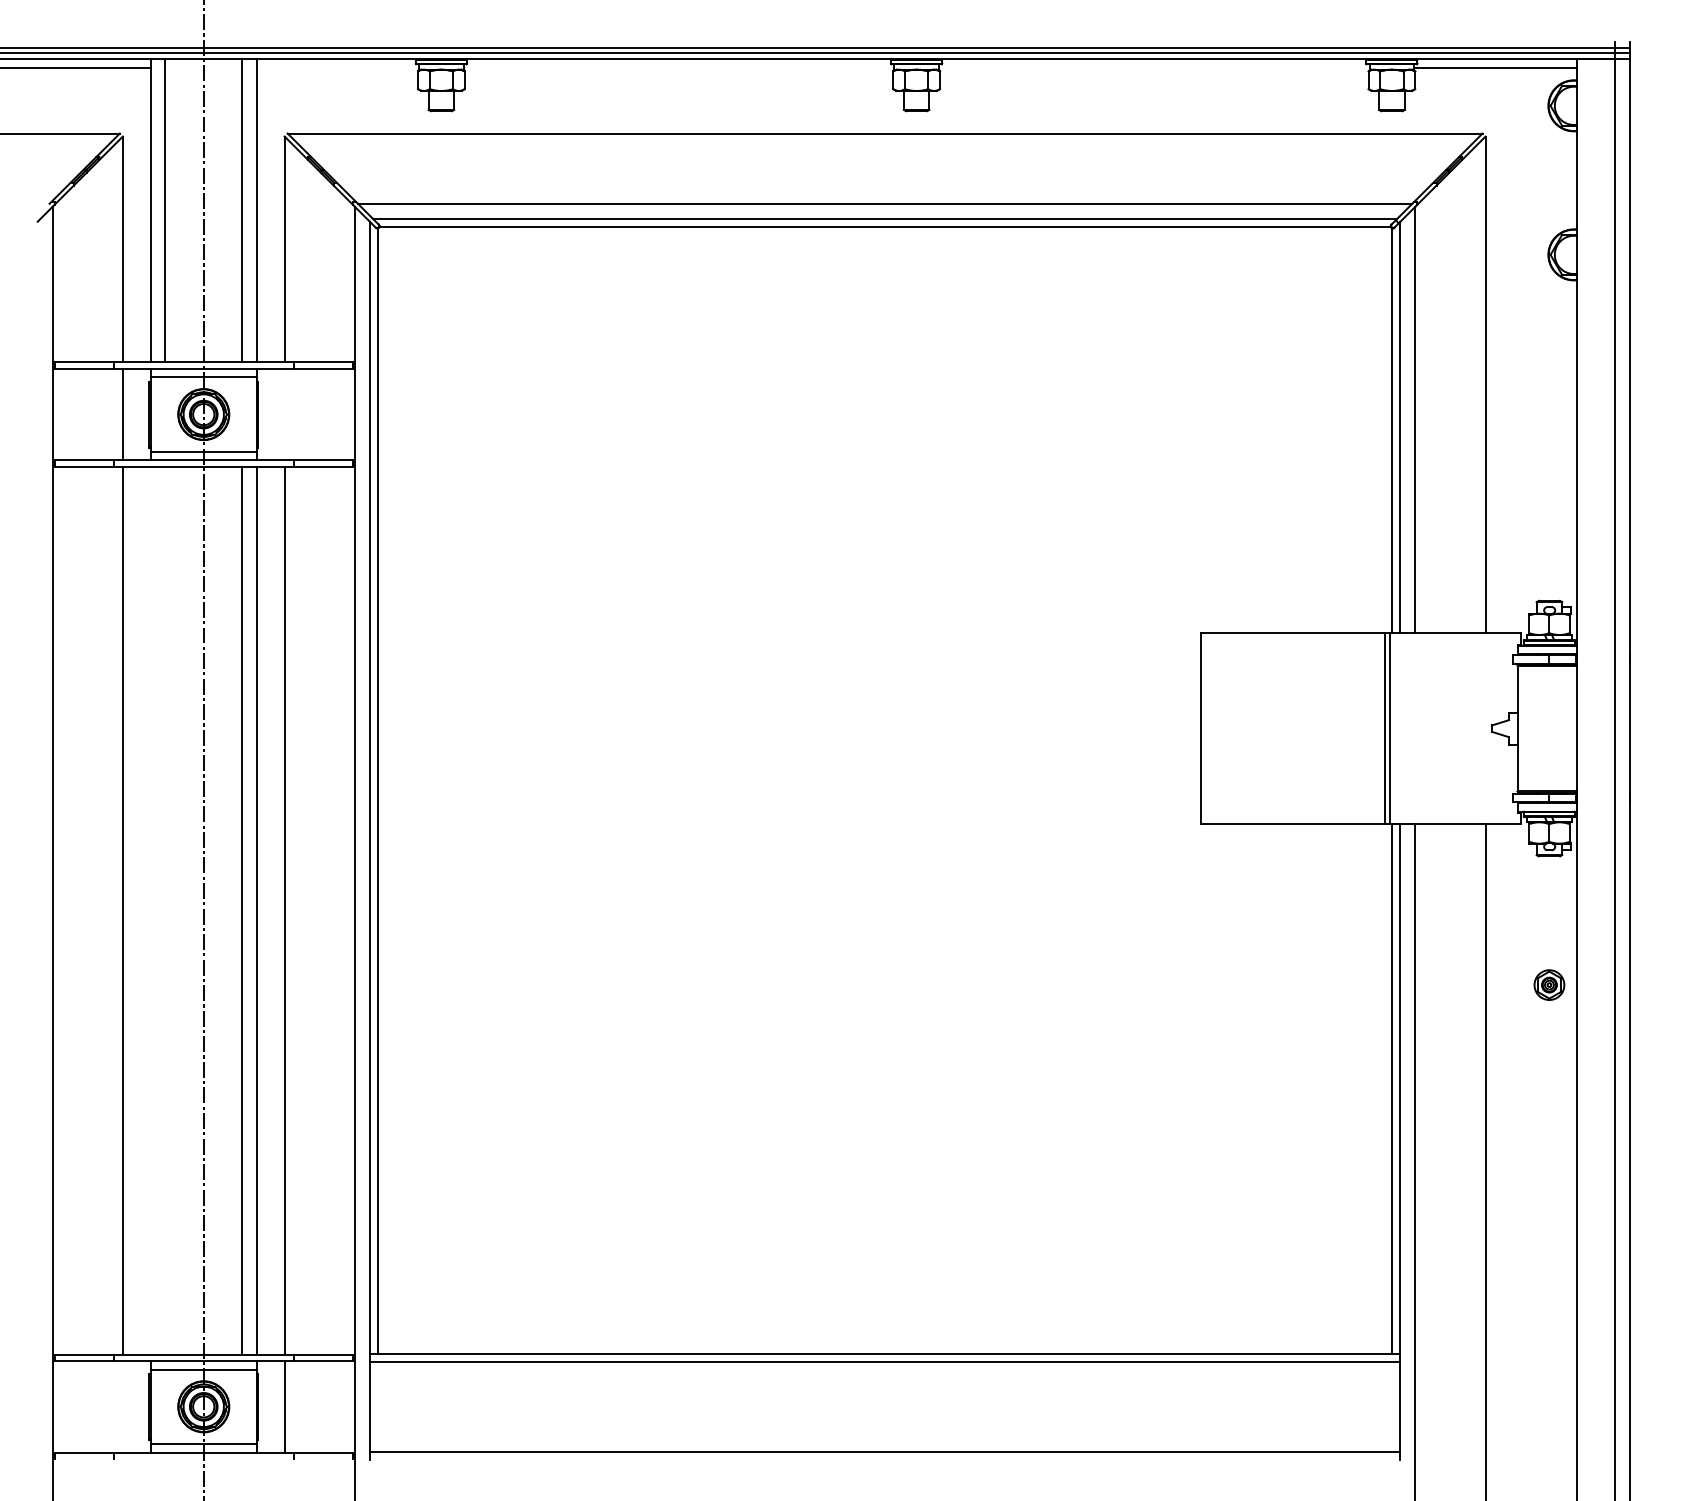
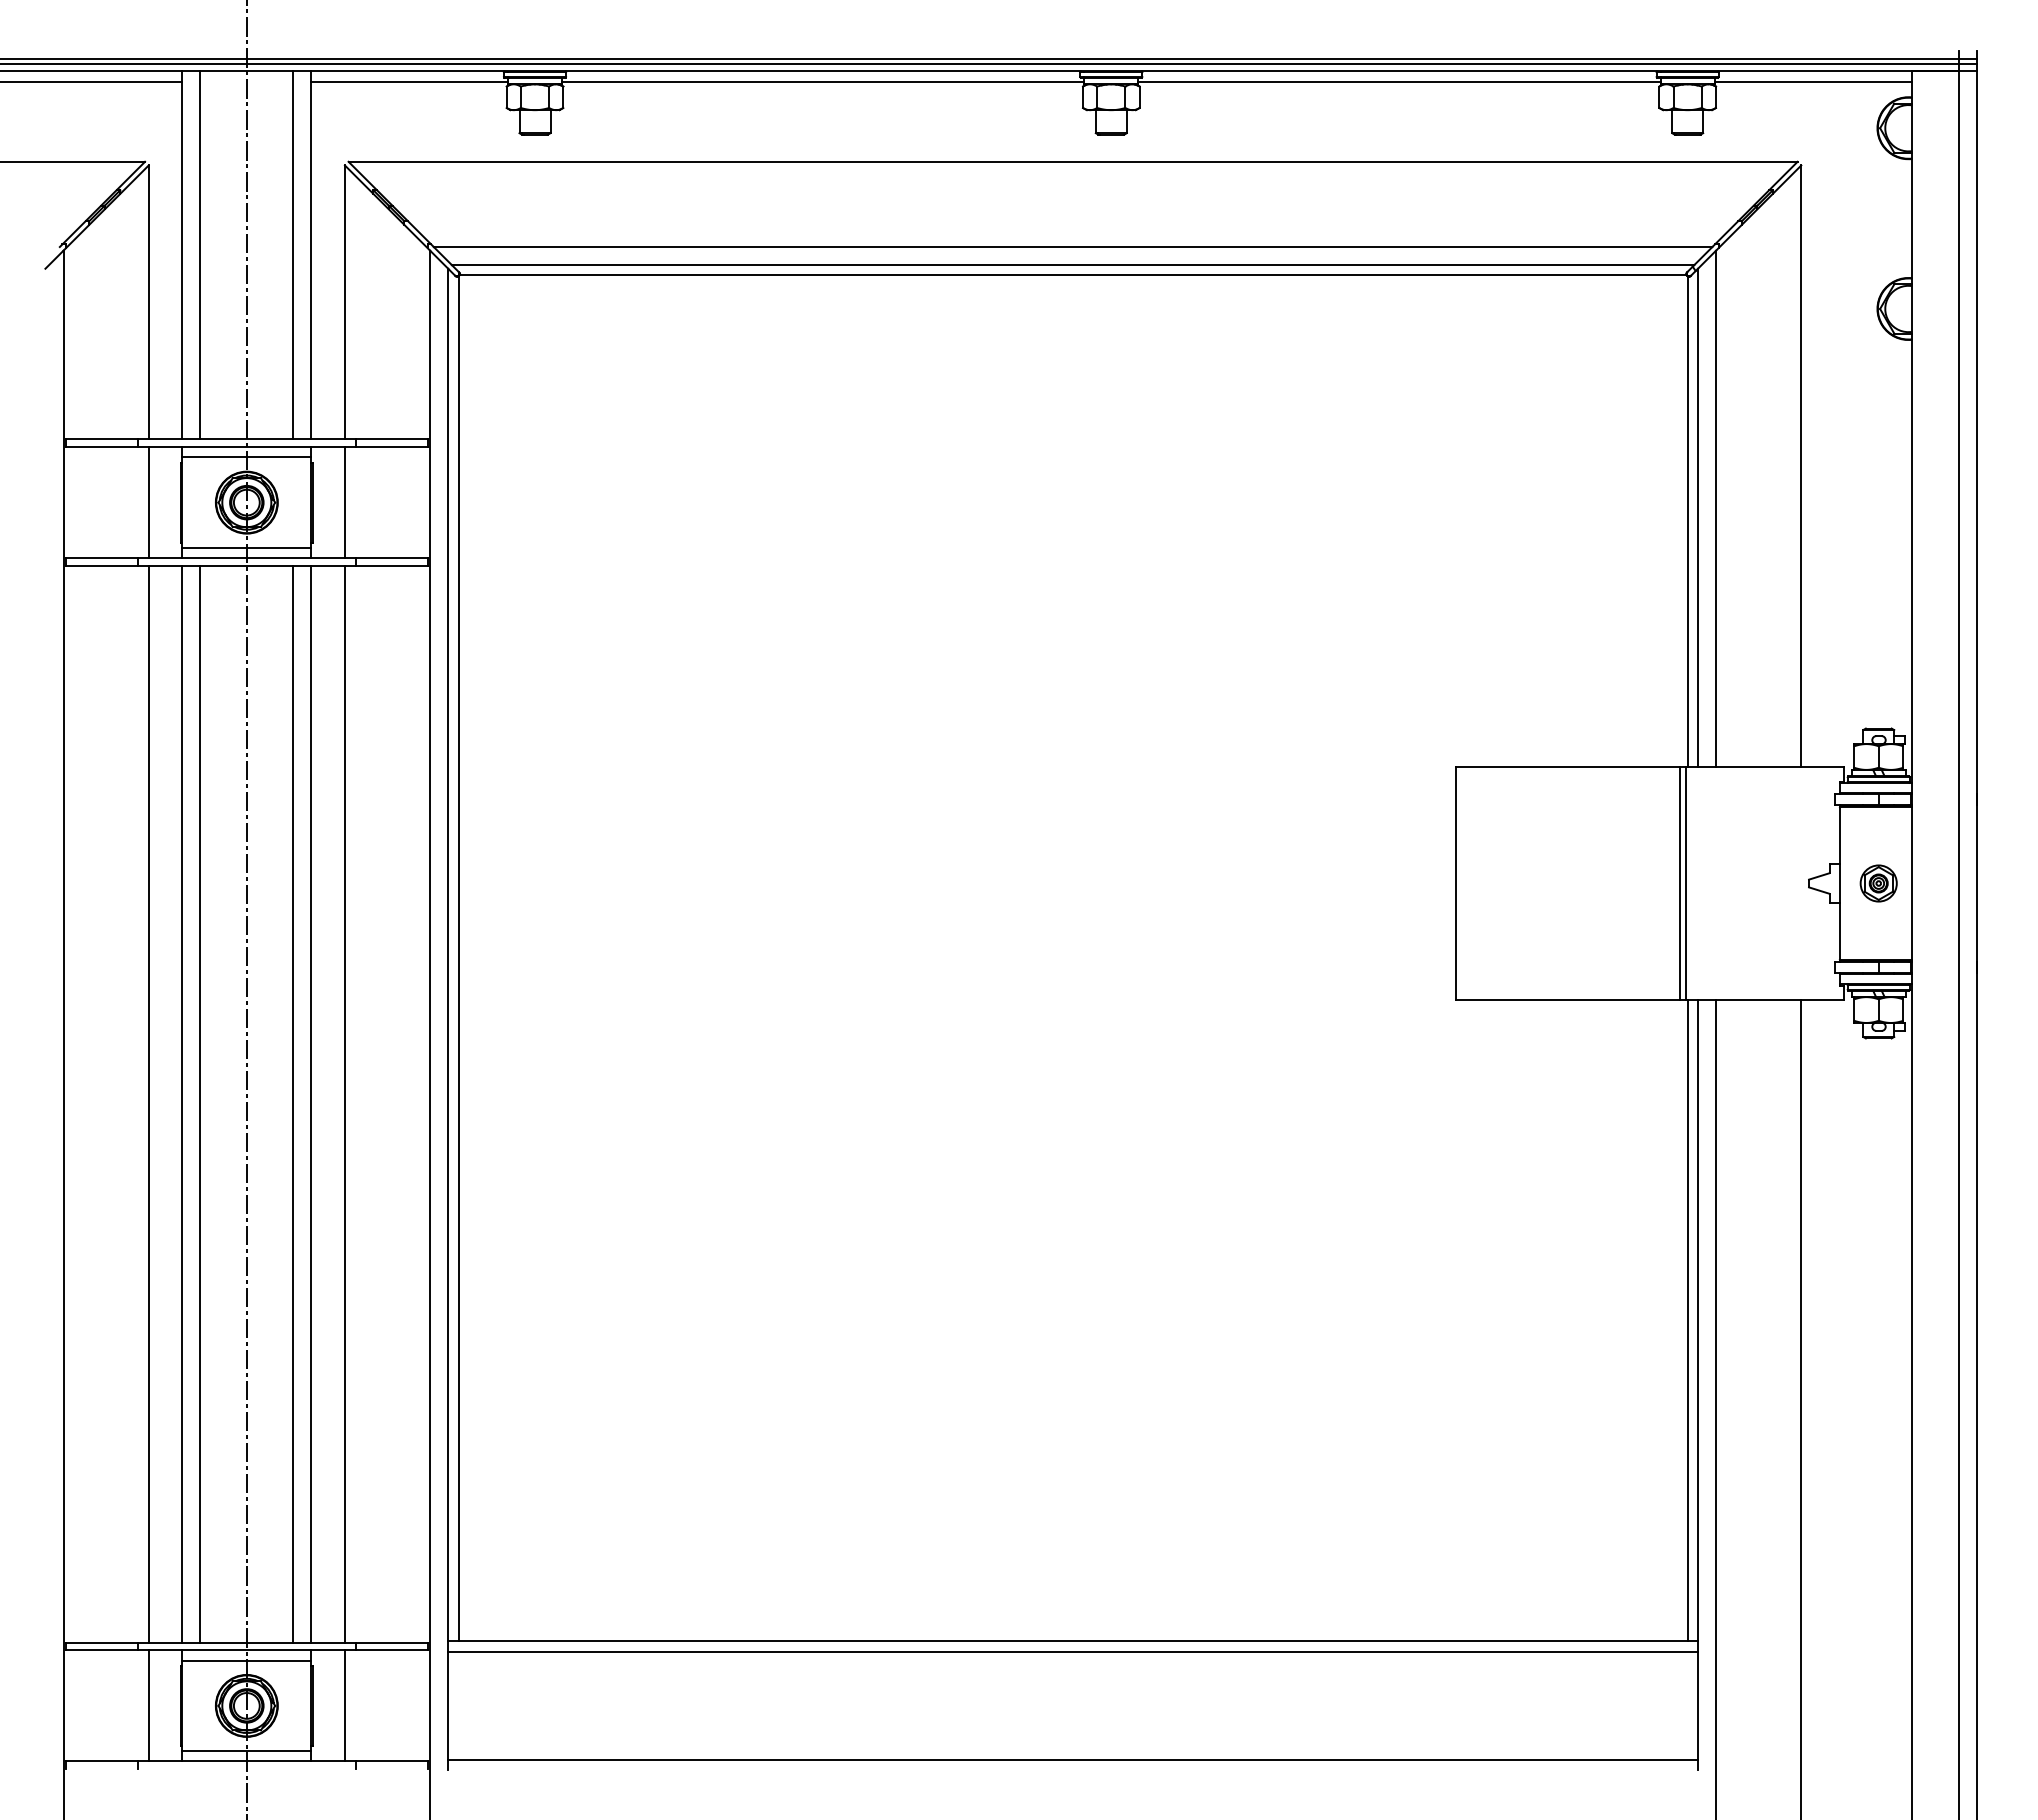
line: (337, 67) -> (409, 81), added
line: (679, 67) -> (823, 81), added
line: (1154, 67) -> (1399, 81), added
line: (284, 414) -> (344, 502), added
line: (150, 910) -> (182, 1103), added
line: (165, 910) -> (200, 1103), added
part: (1549, 985) -> (1878, 883), moved
line: (122, 1406) -> (148, 1705), added

